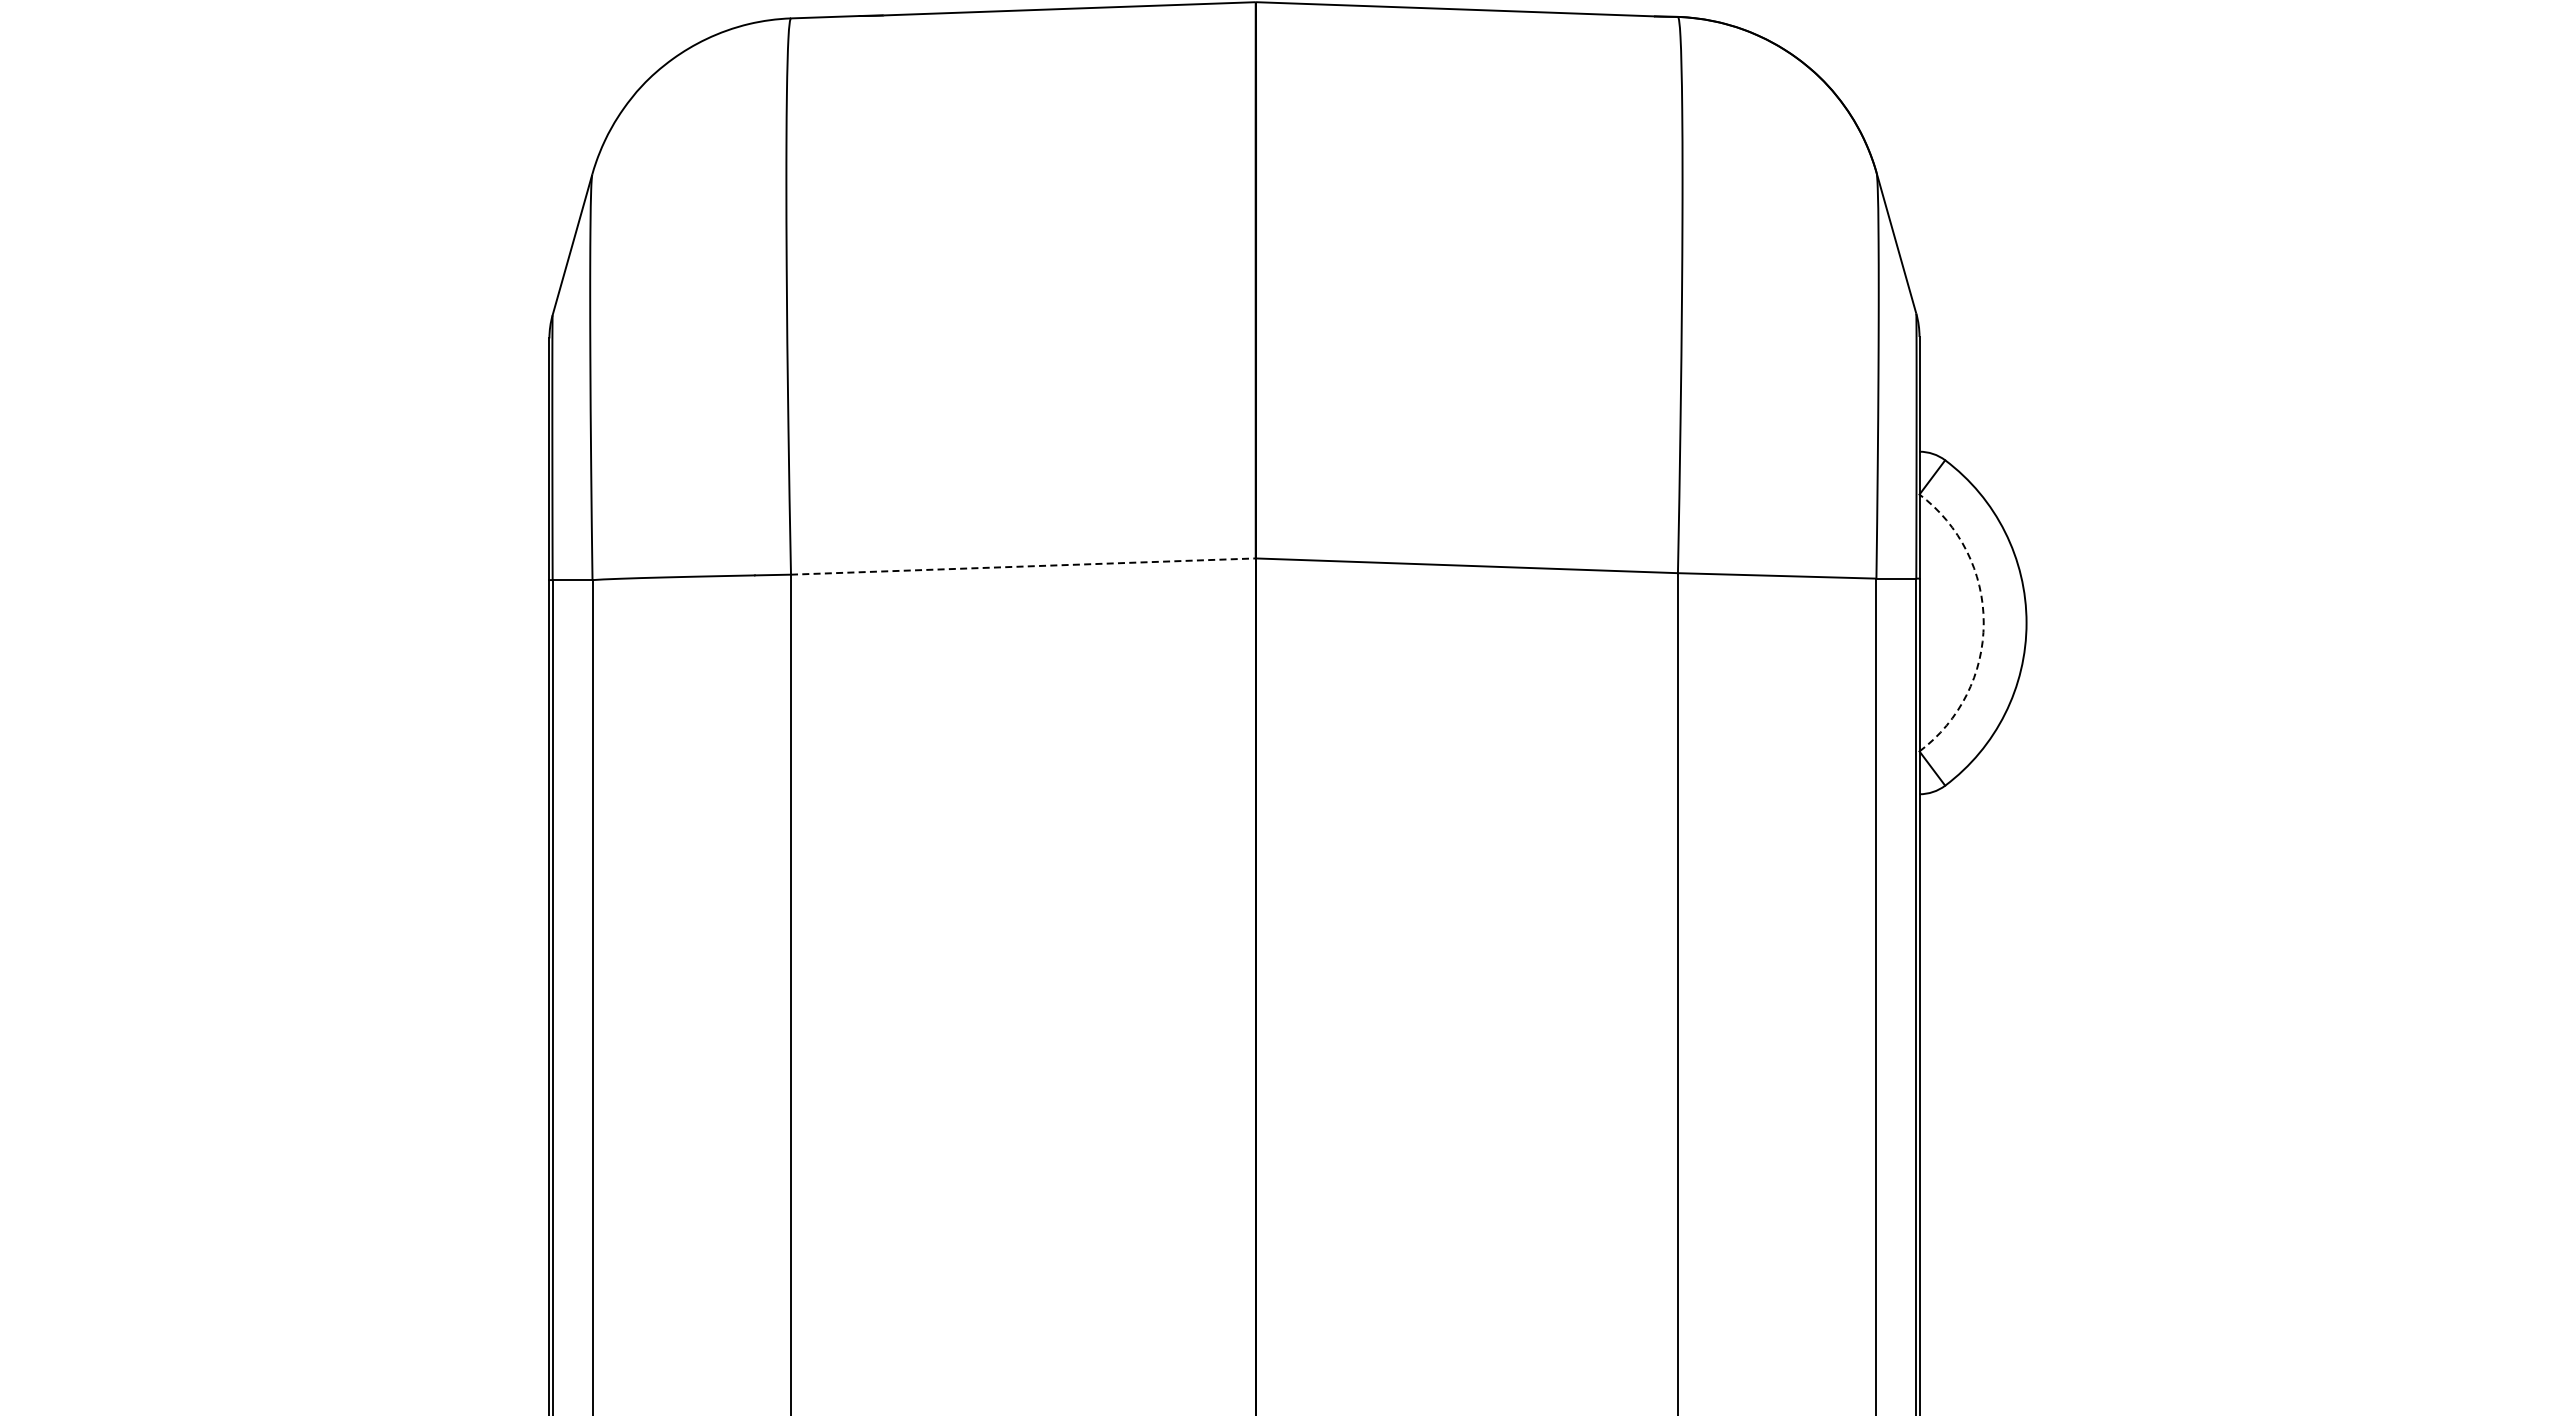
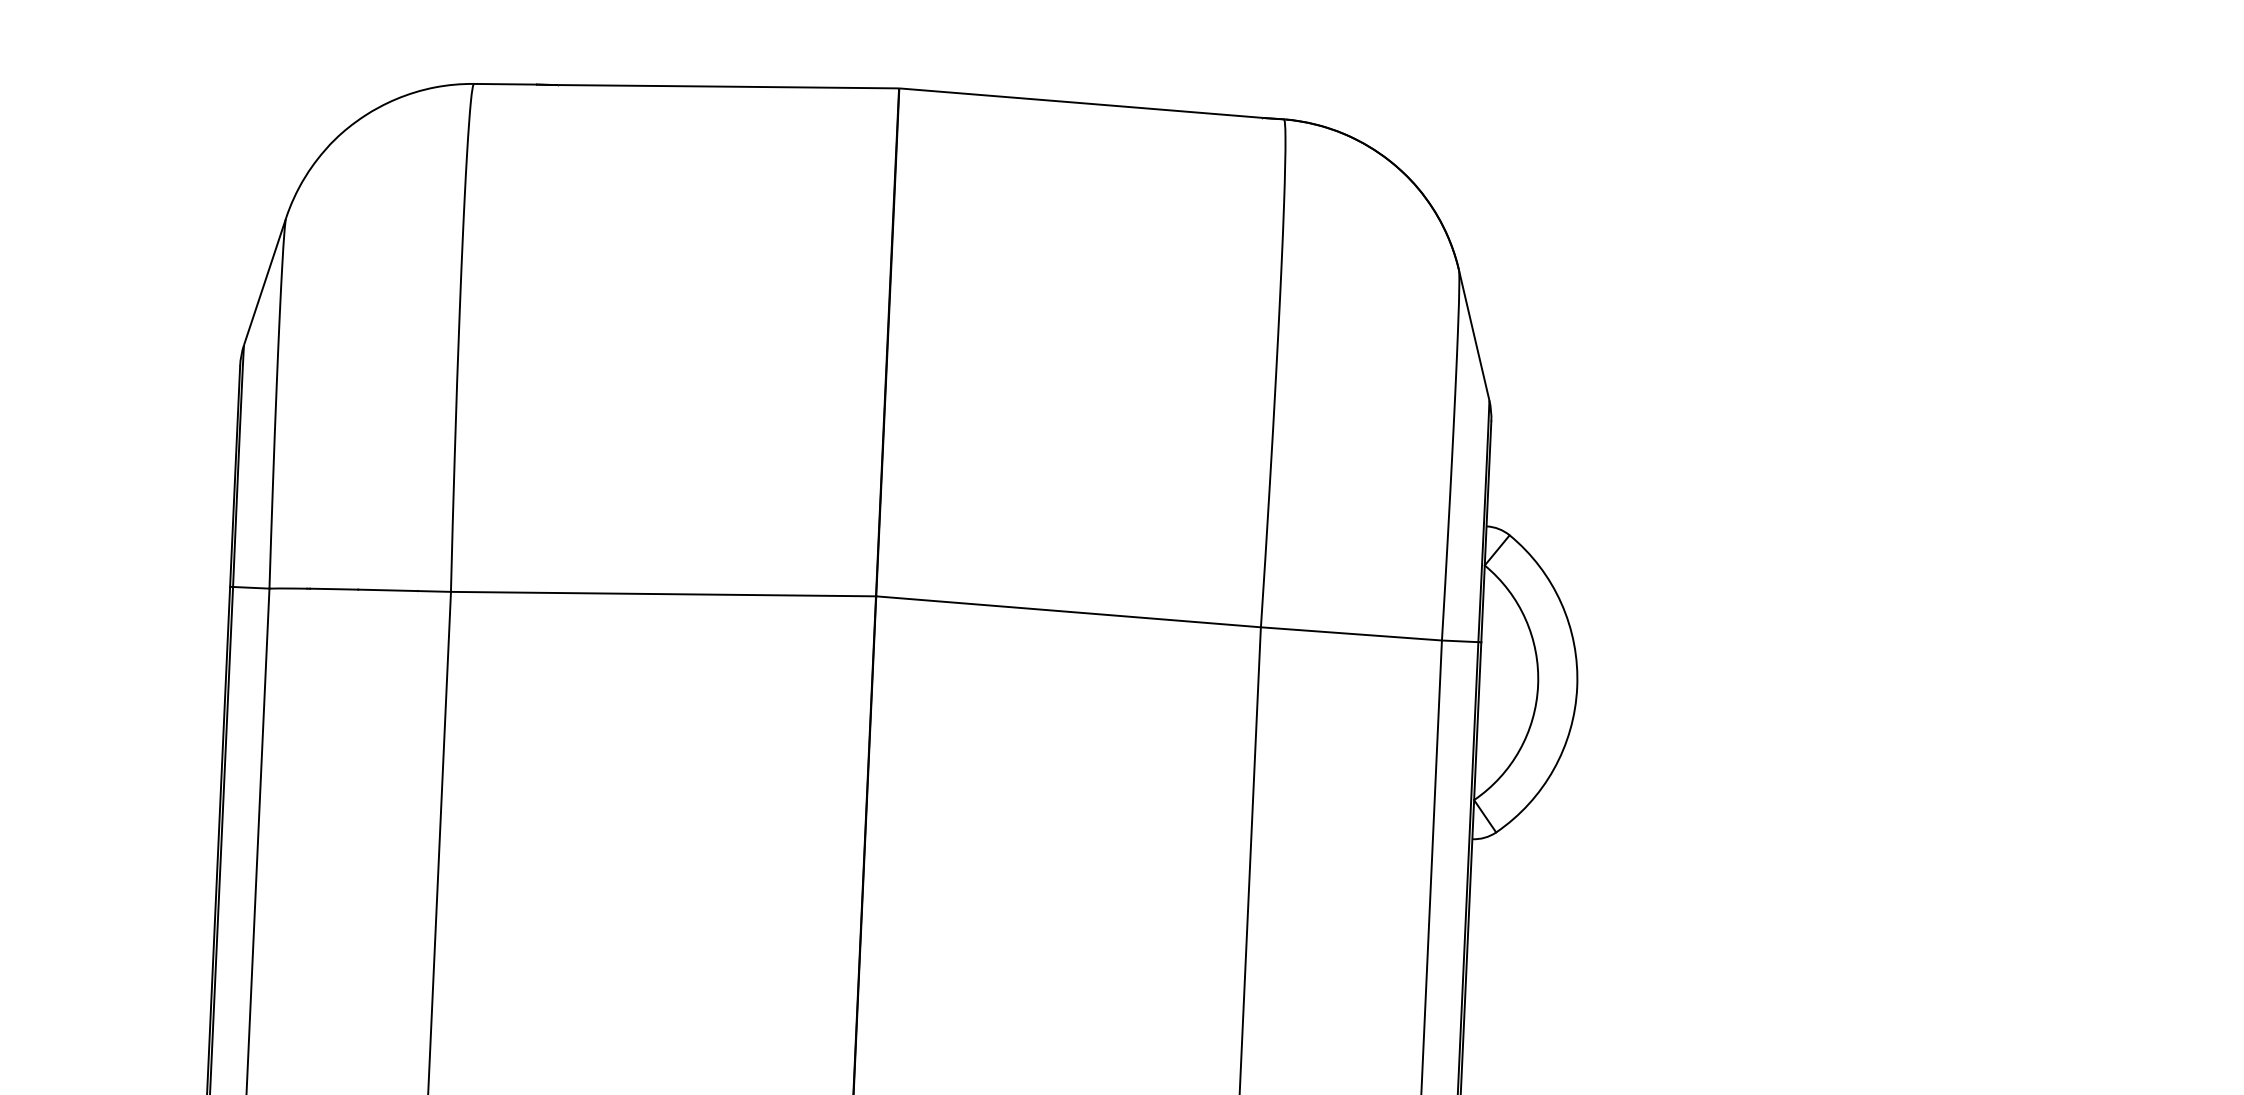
line: (1023, 566) -> (663, 594), dashed -> solid
arc: (1983, 623) -> (1537, 685), dashed -> solid

